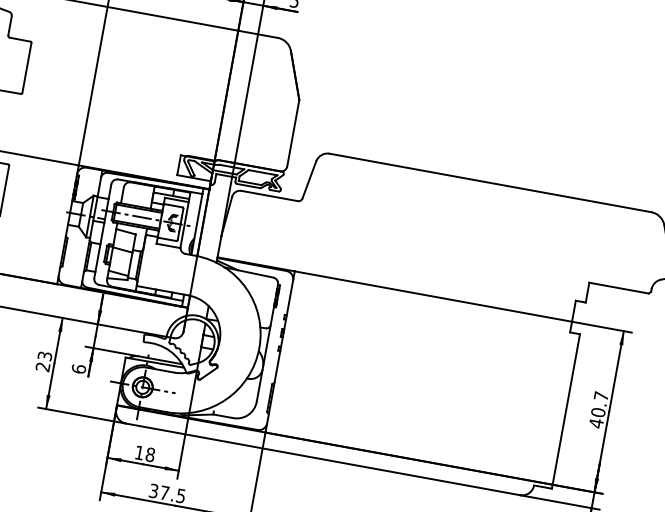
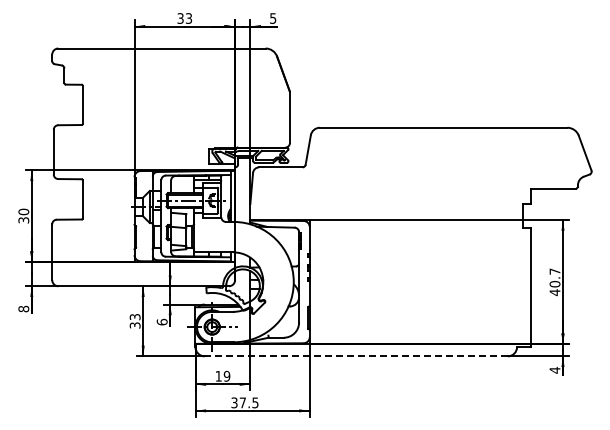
text: (43, 367) -> (135, 325), 23 -> 33
text: (149, 454) -> (226, 376), 18 -> 19
line: (323, 459) -> (356, 356), solid -> dashed

